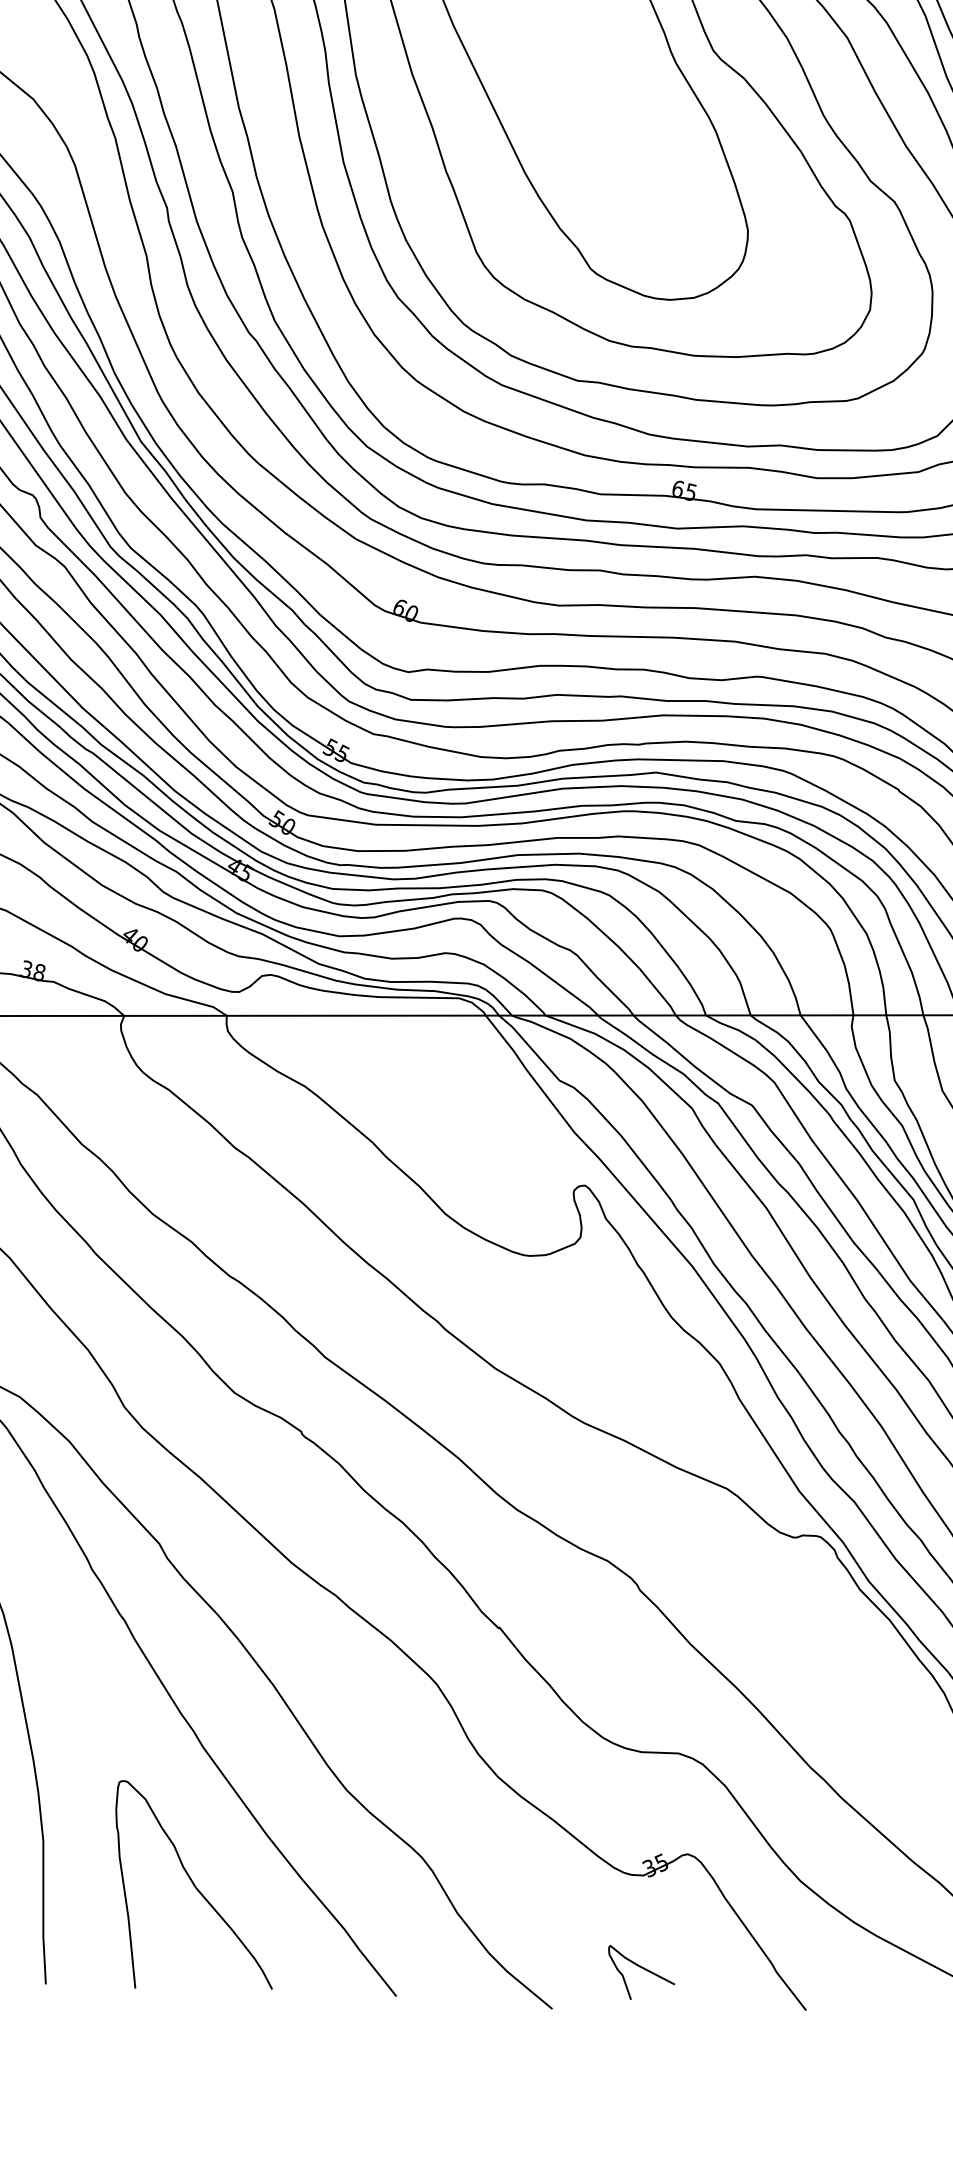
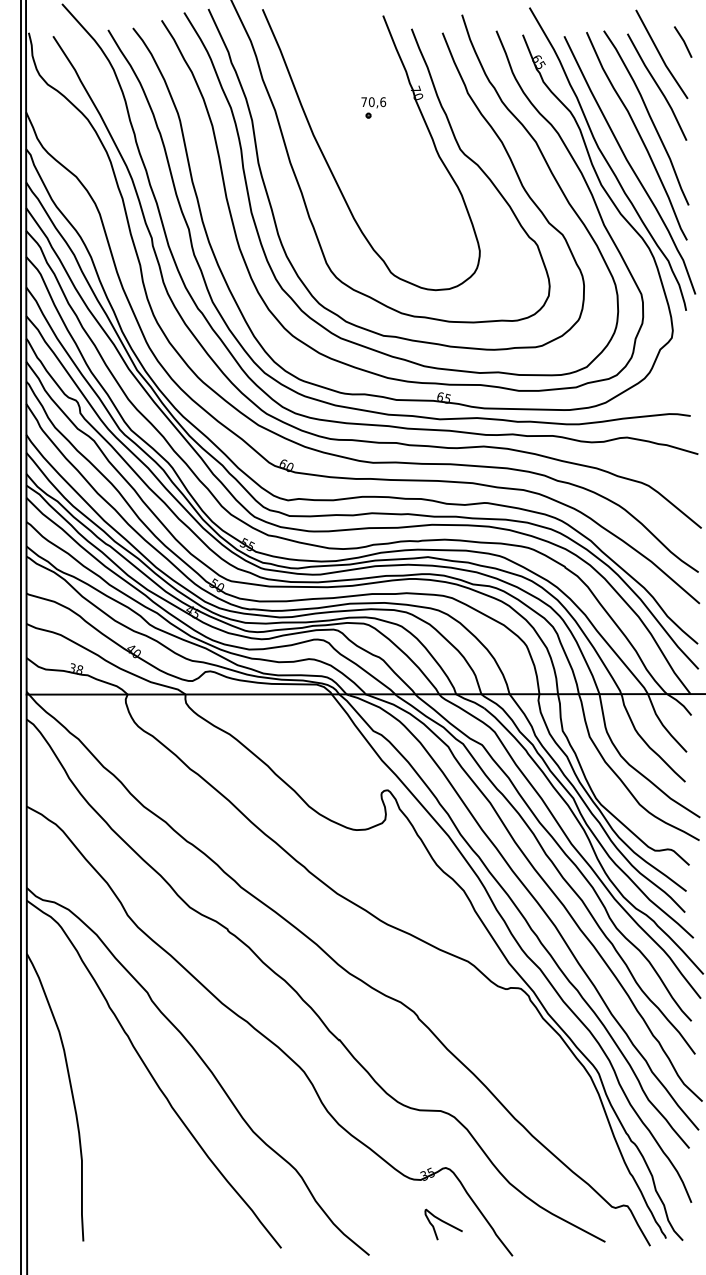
curve: (193, 1883) -> (166, 1184), removed
curve: (642, 1970) -> (444, 1223), moved

